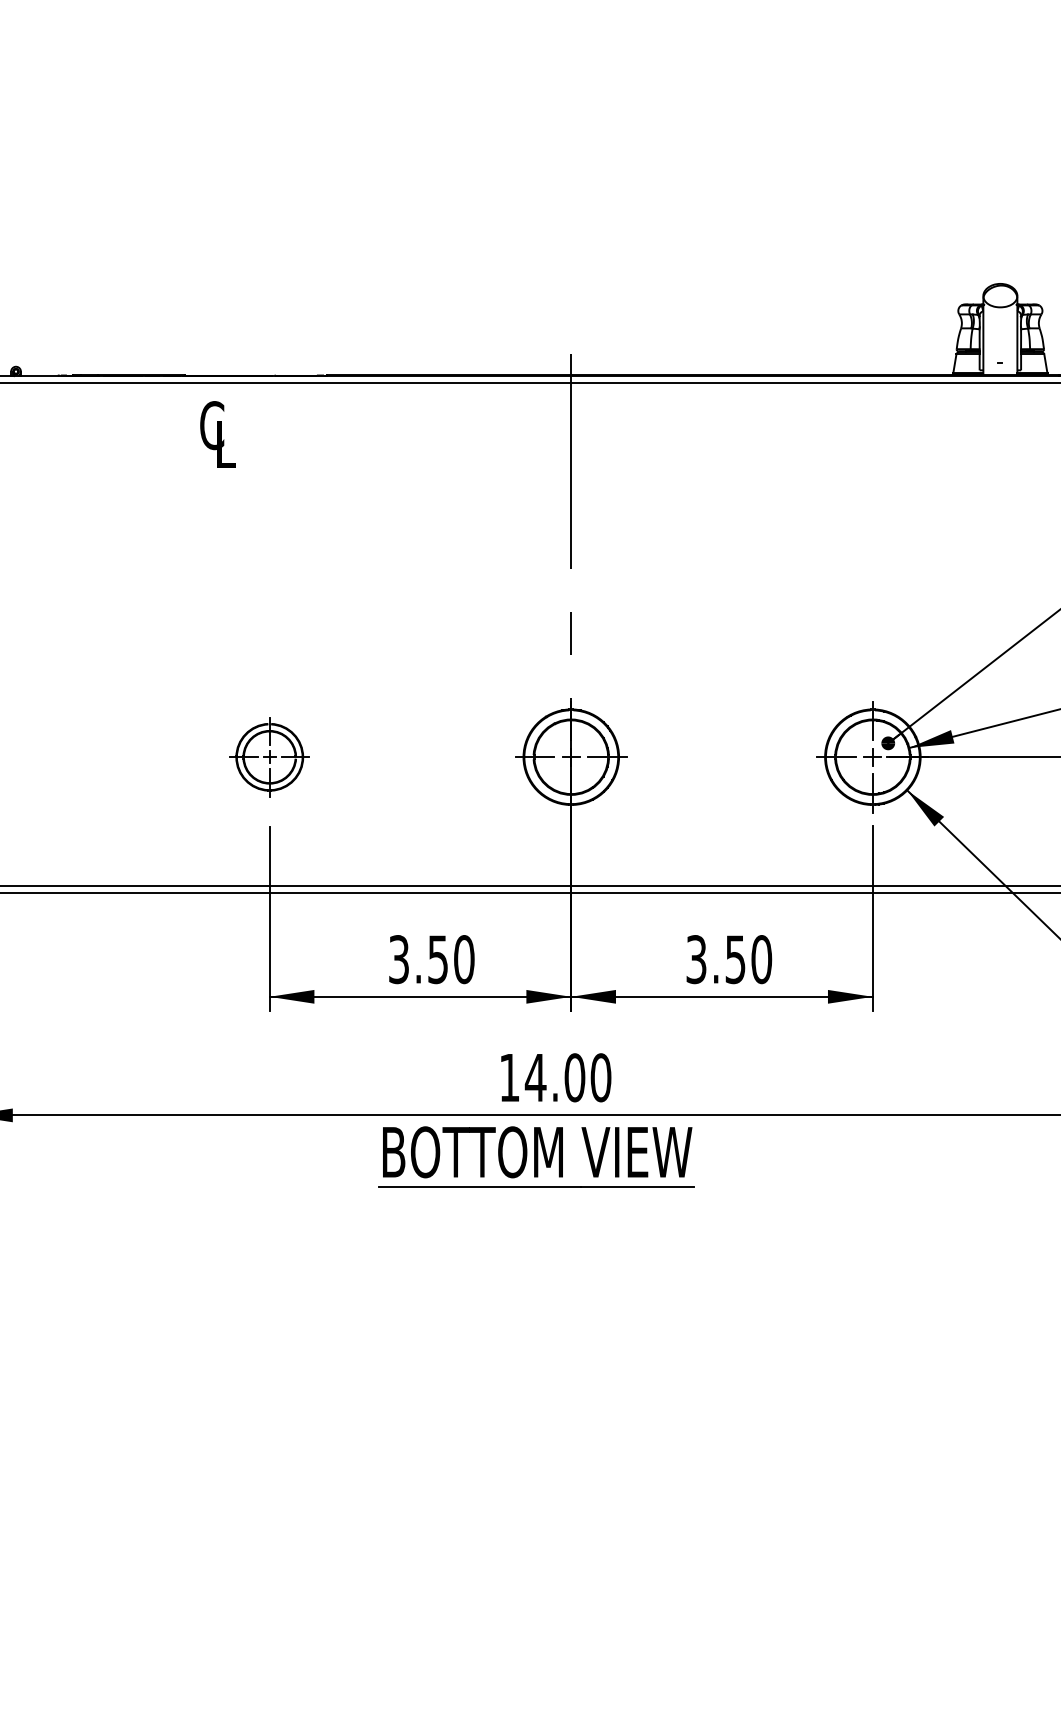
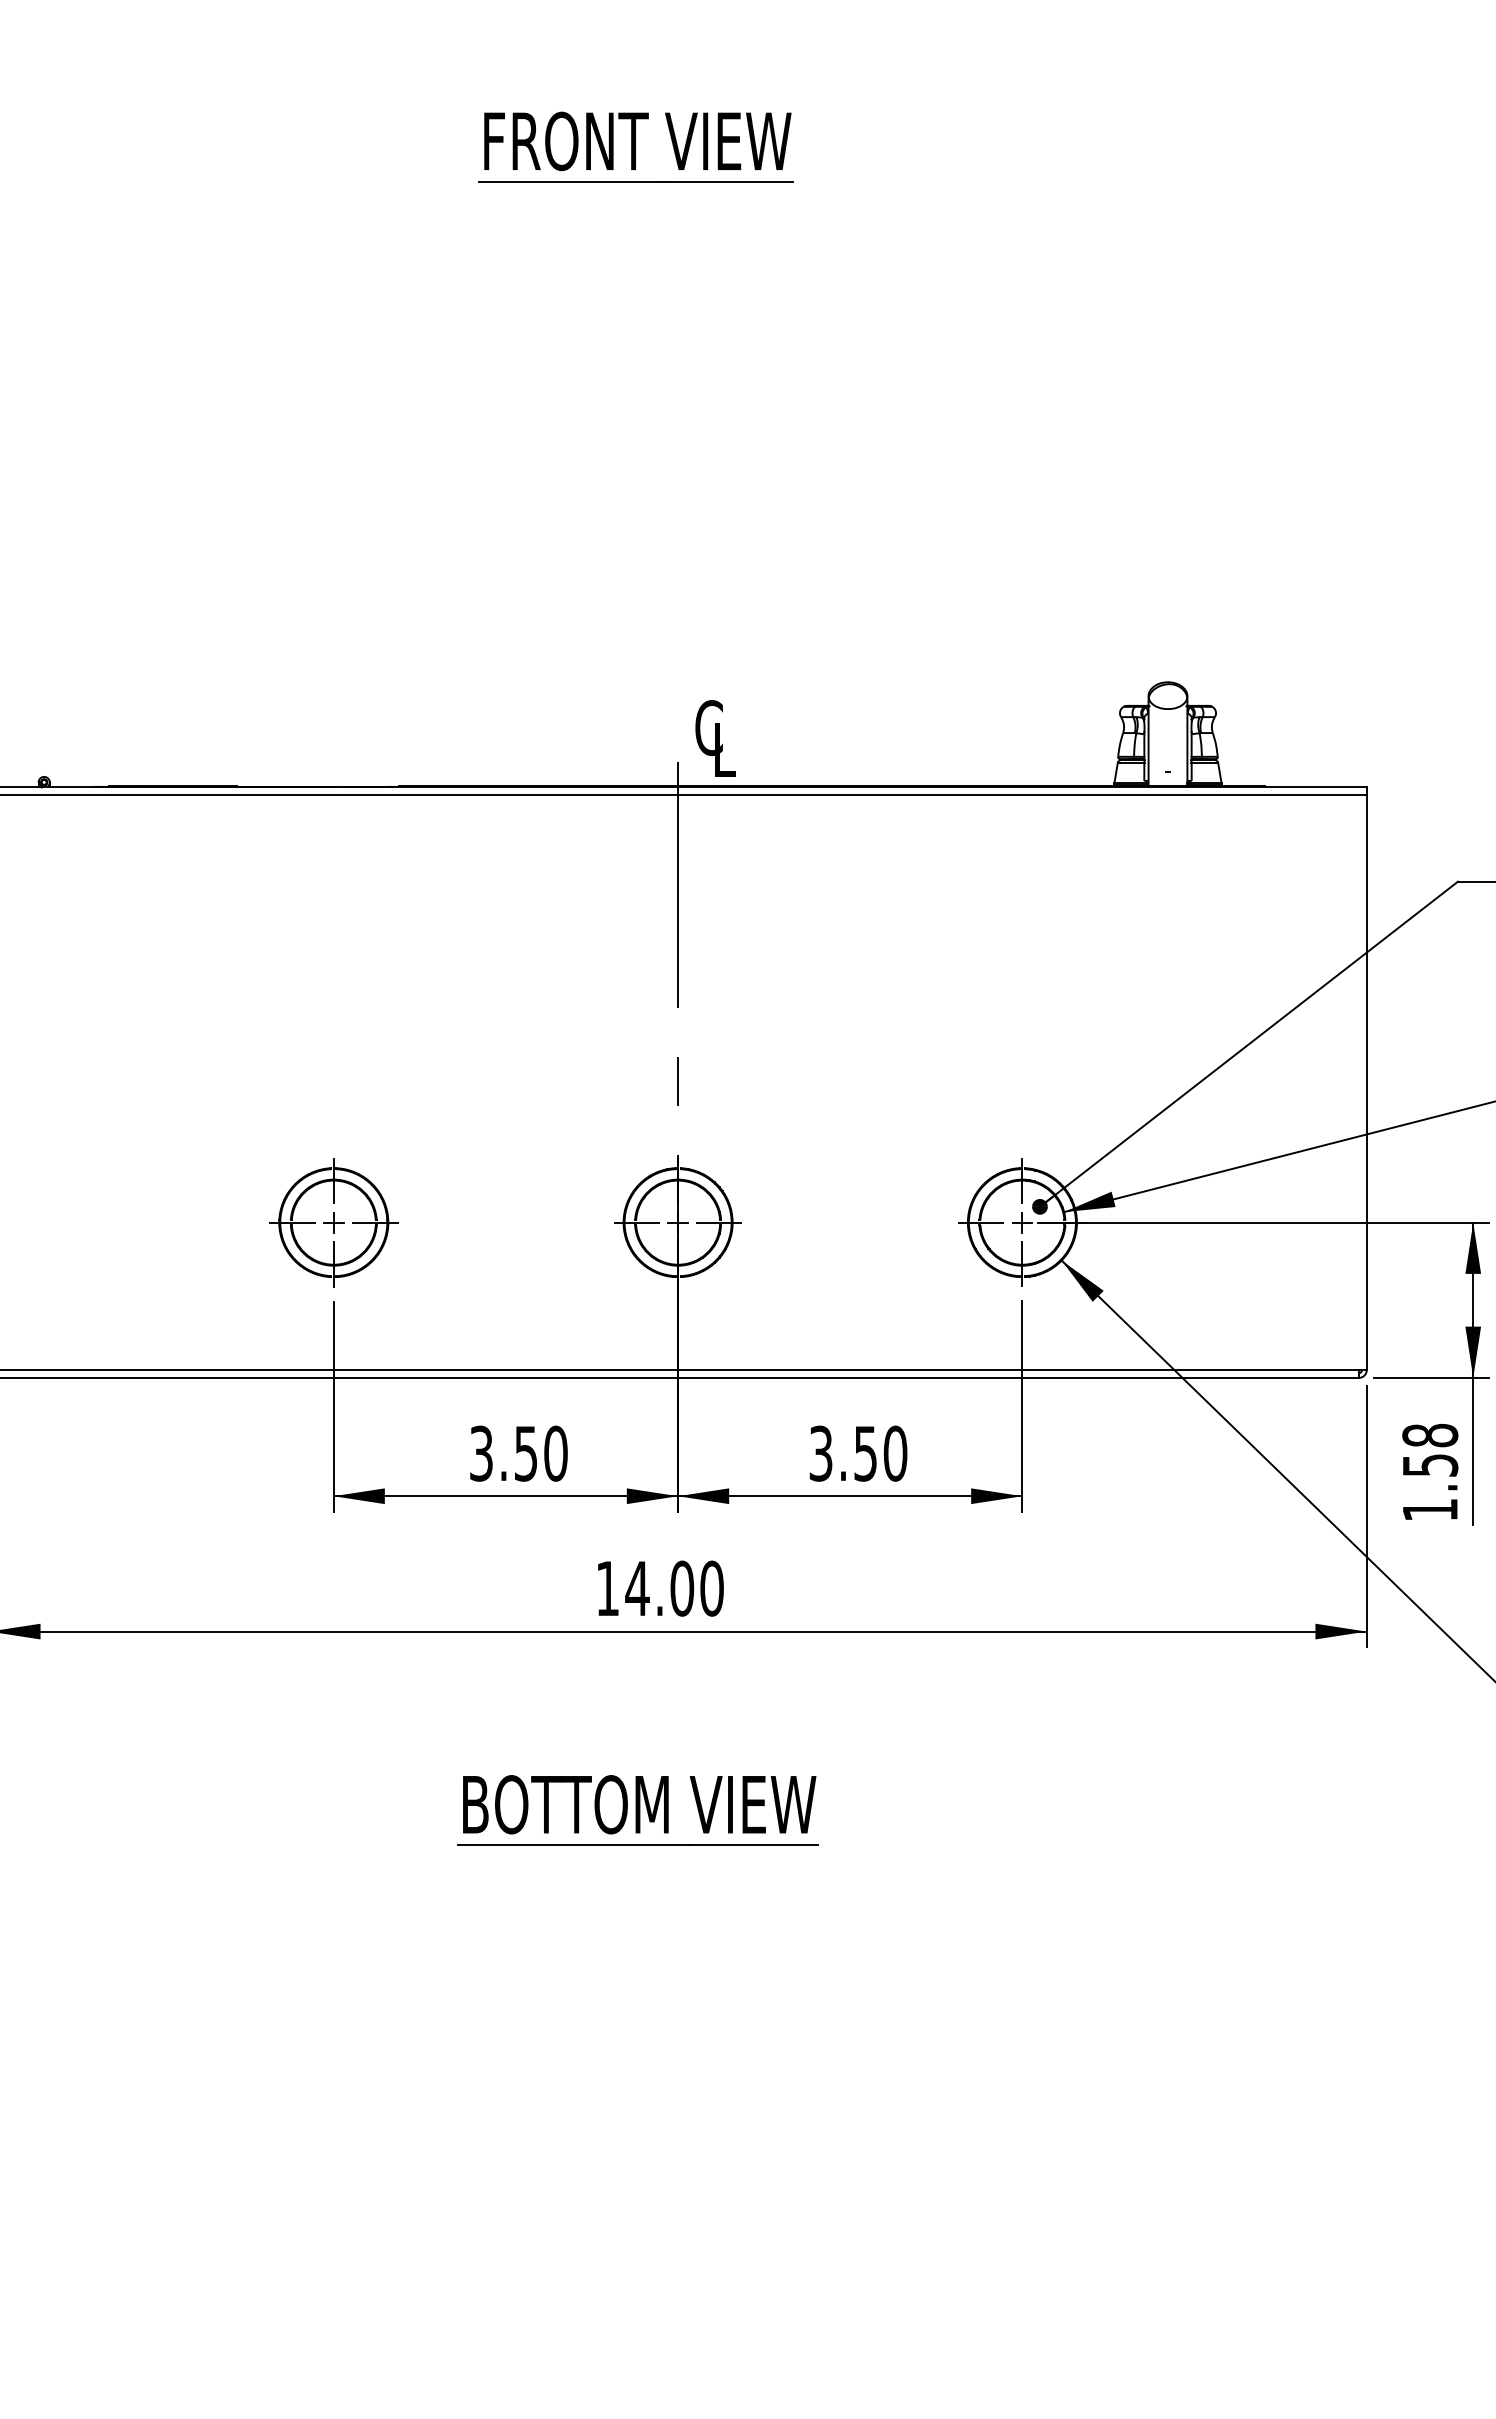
text: (217, 434) -> (715, 738), moved
part: (269, 757) -> (333, 1222), size x1.43
part: (535, 1157) -> (637, 1810), moved

